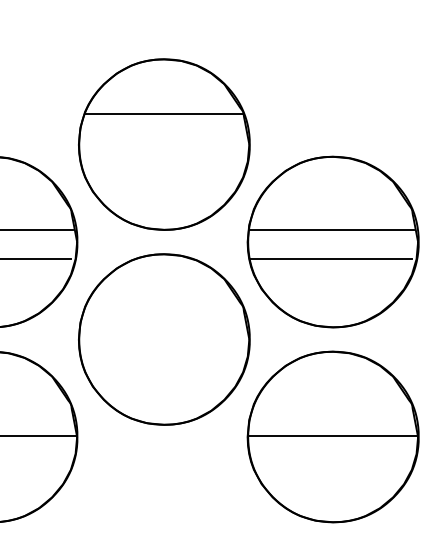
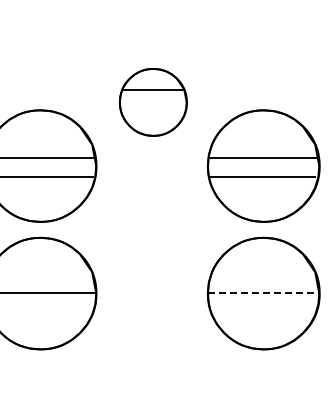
part: (164, 144) -> (153, 102), size x0.6
part: (164, 338) -> (153, 229), removed
line: (334, 435) -> (264, 292), solid -> dashed

